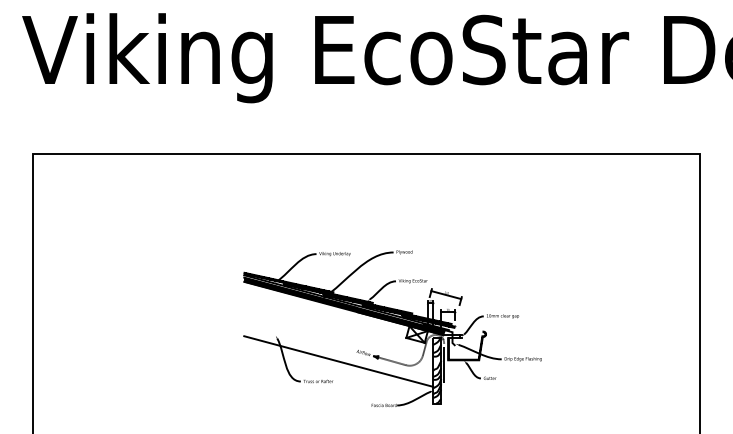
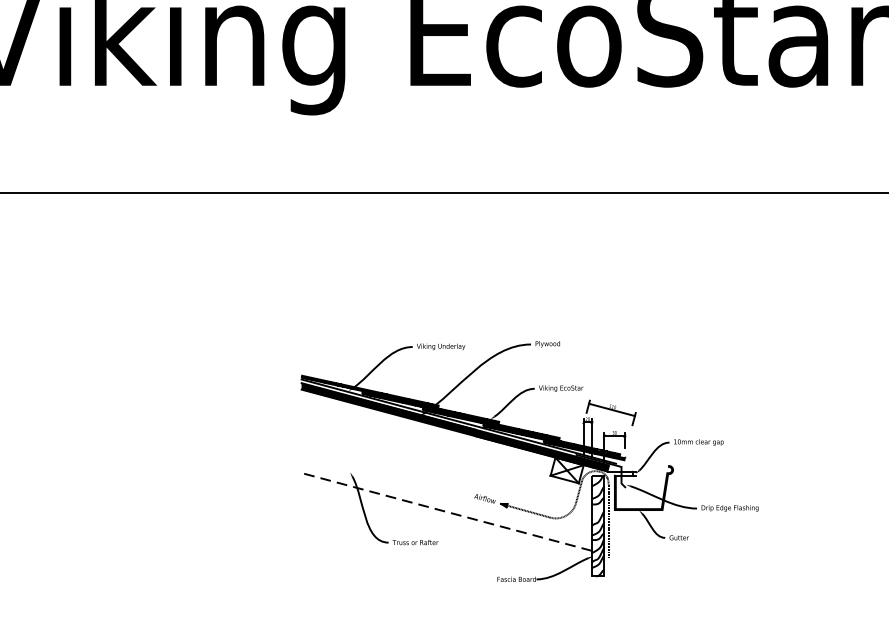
line: (338, 361) -> (446, 511), solid -> dashed

